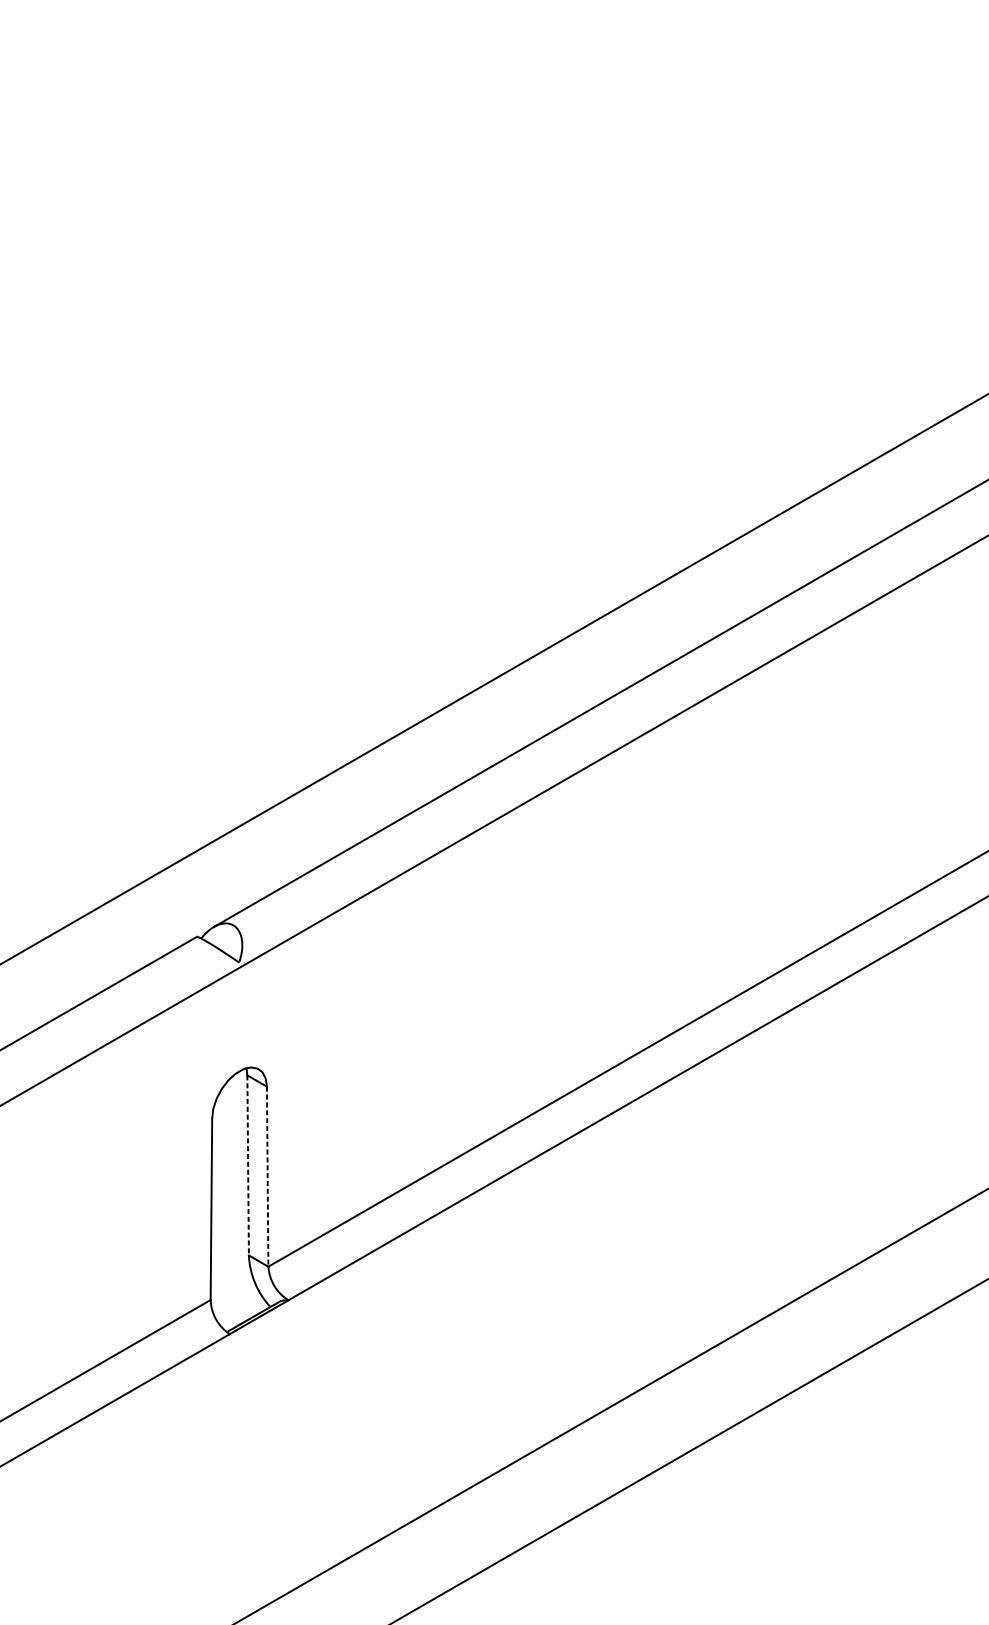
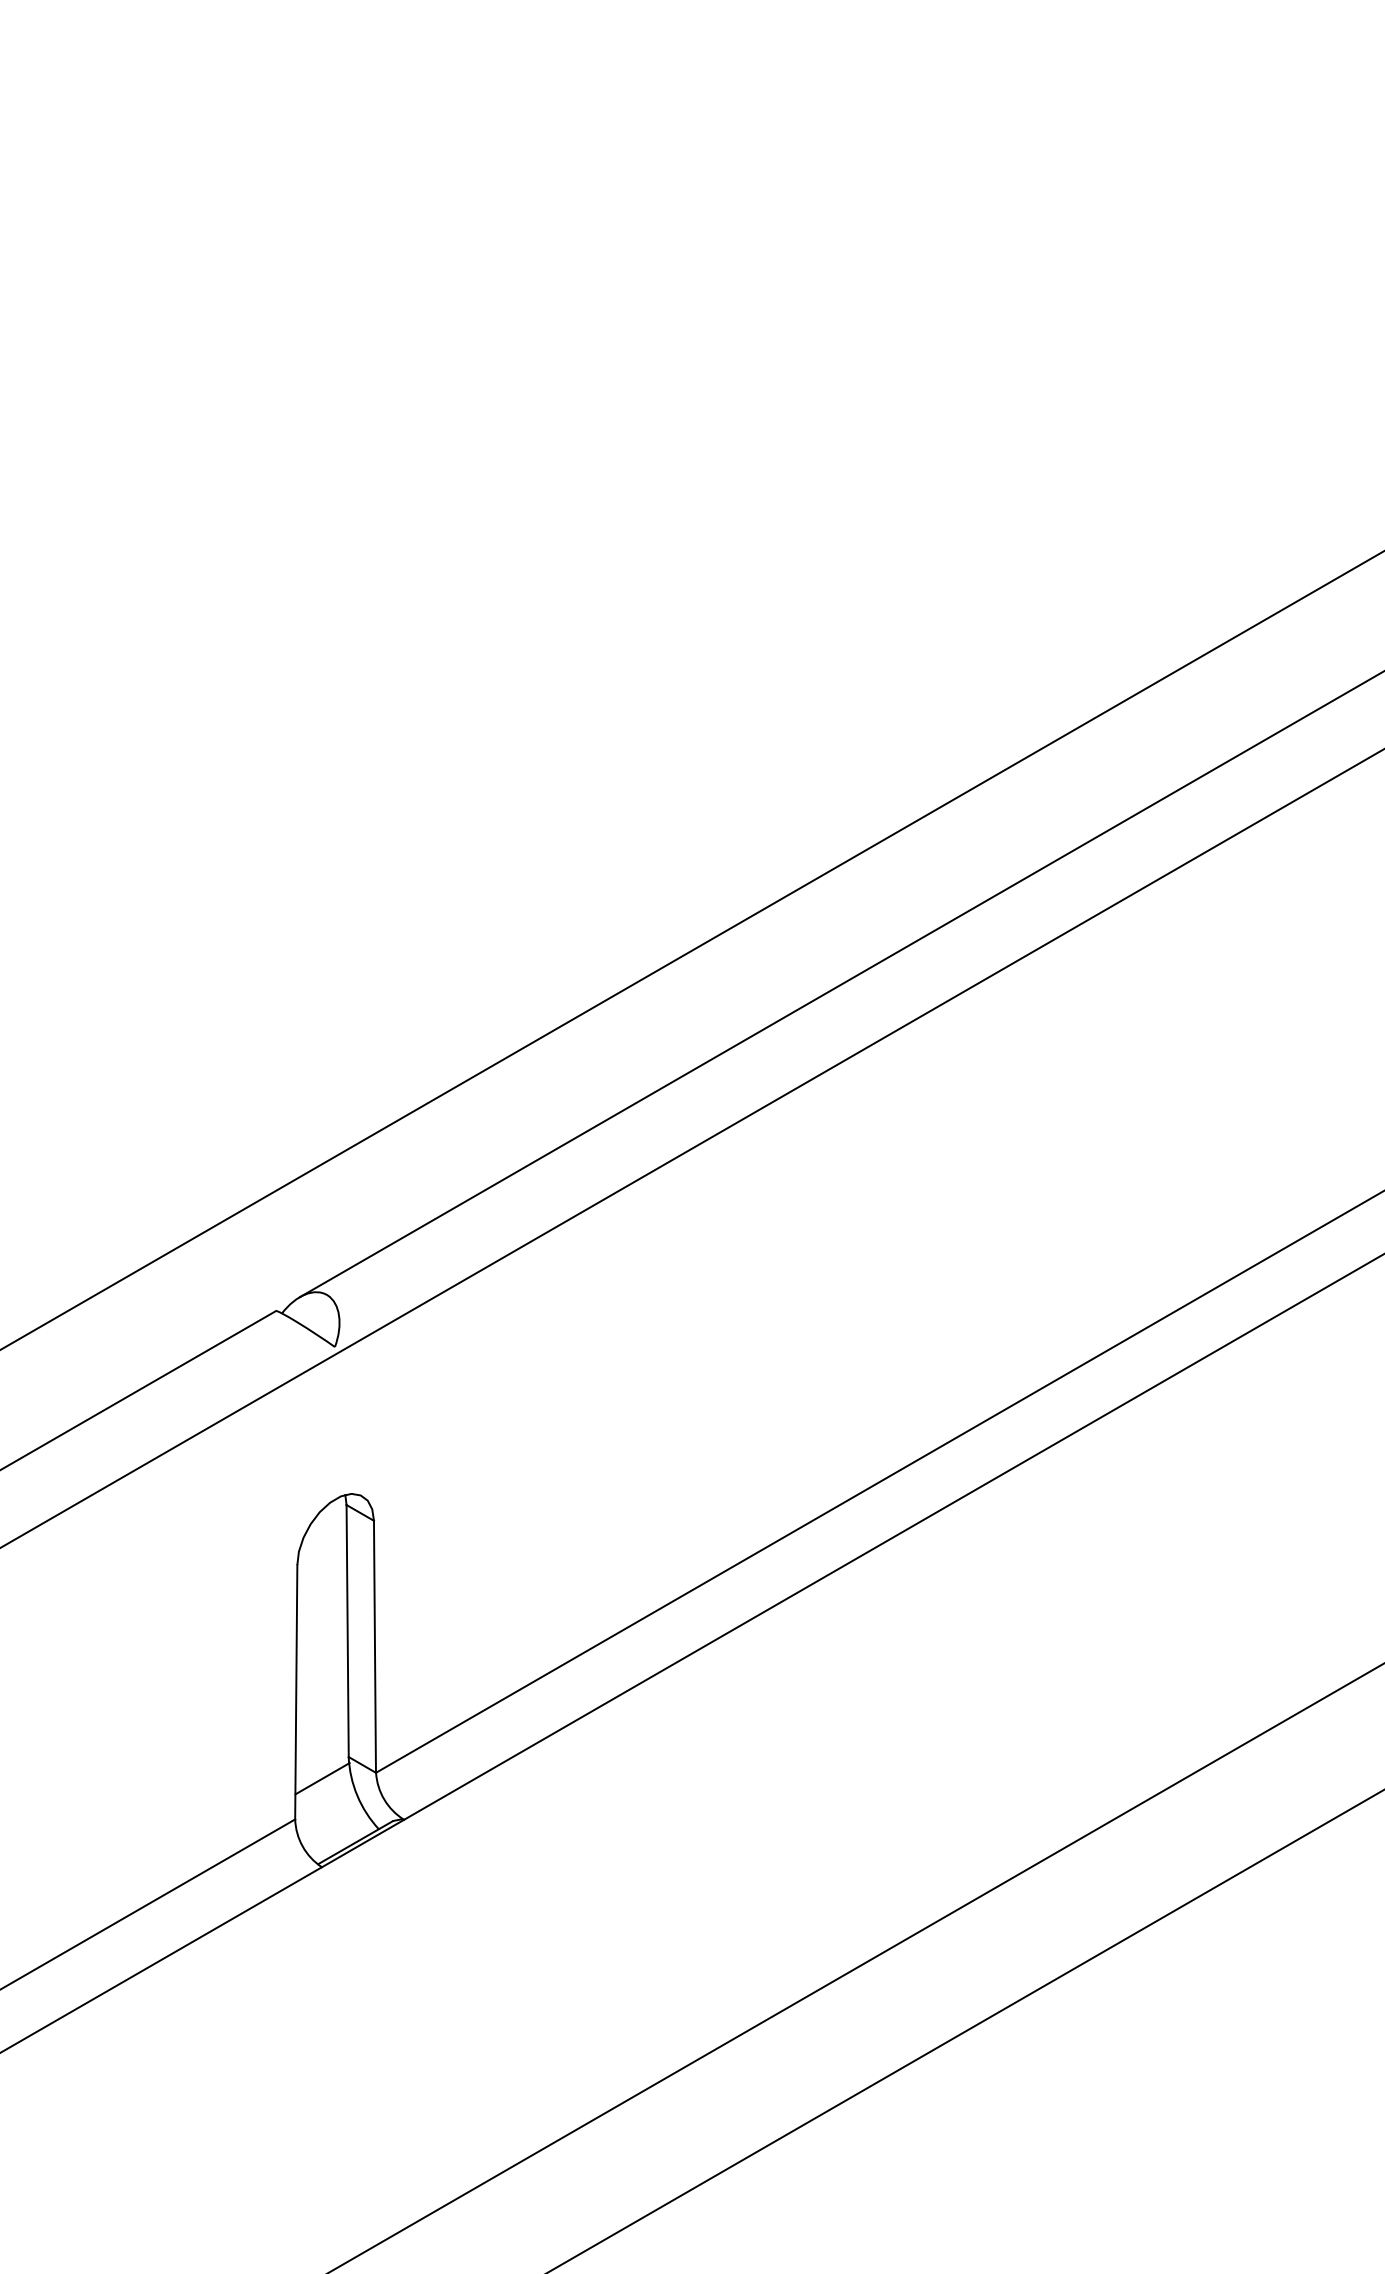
line: (248, 1165) -> (347, 1631), dashed -> solid
line: (267, 1177) -> (374, 1647), dashed -> solid
line: (230, 1270) -> (322, 1778), added

